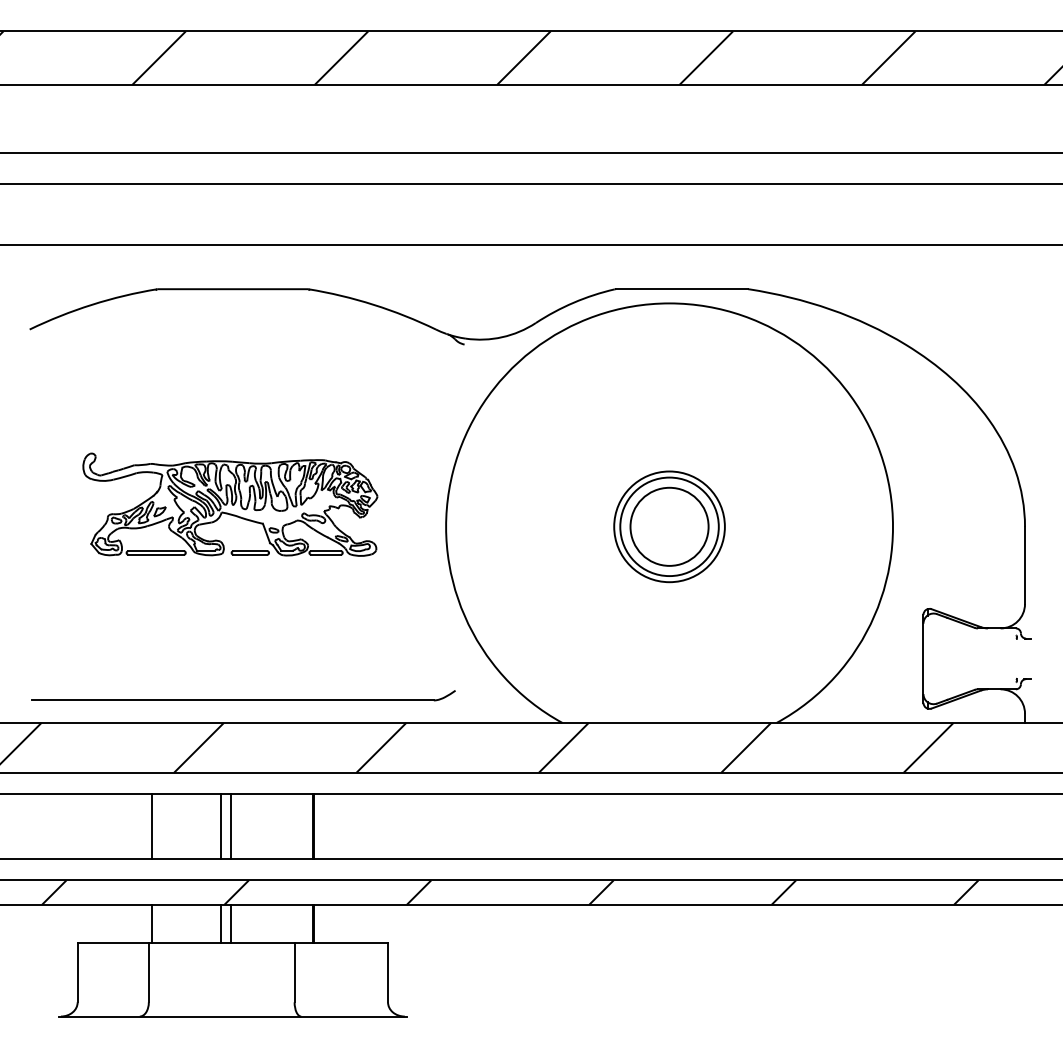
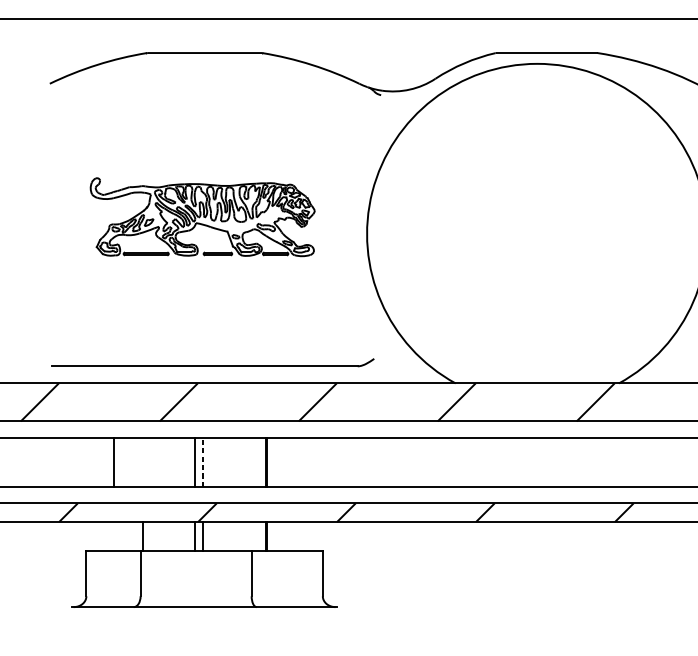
part: (669, 526) -> (537, 233), removed
line: (151, 826) -> (113, 462), moved
line: (230, 826) -> (202, 462), solid -> dashed

